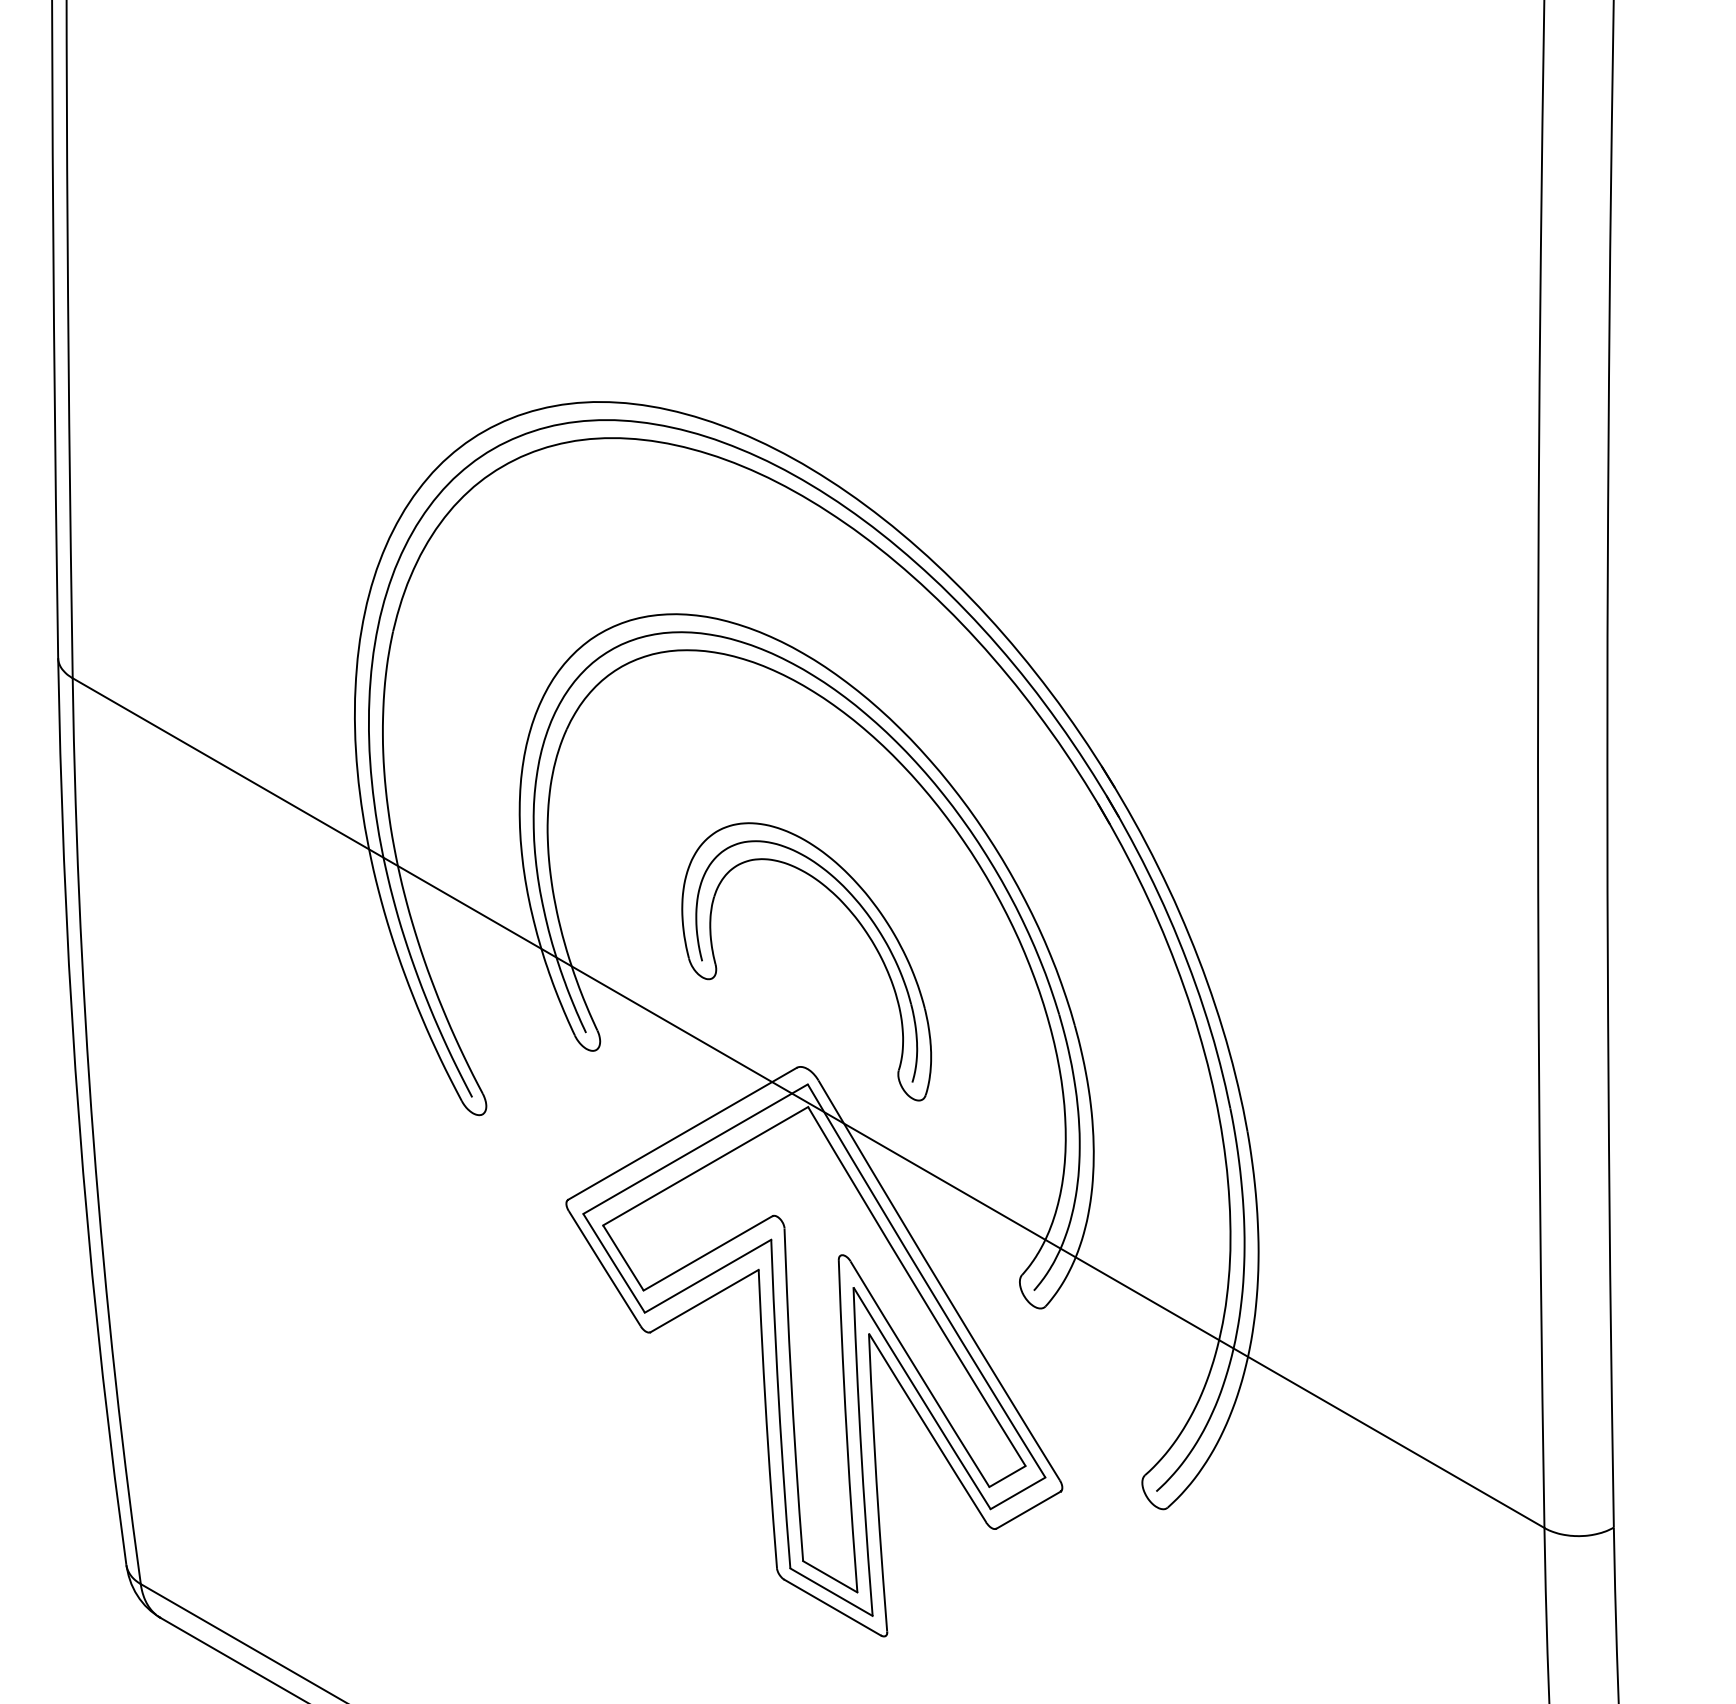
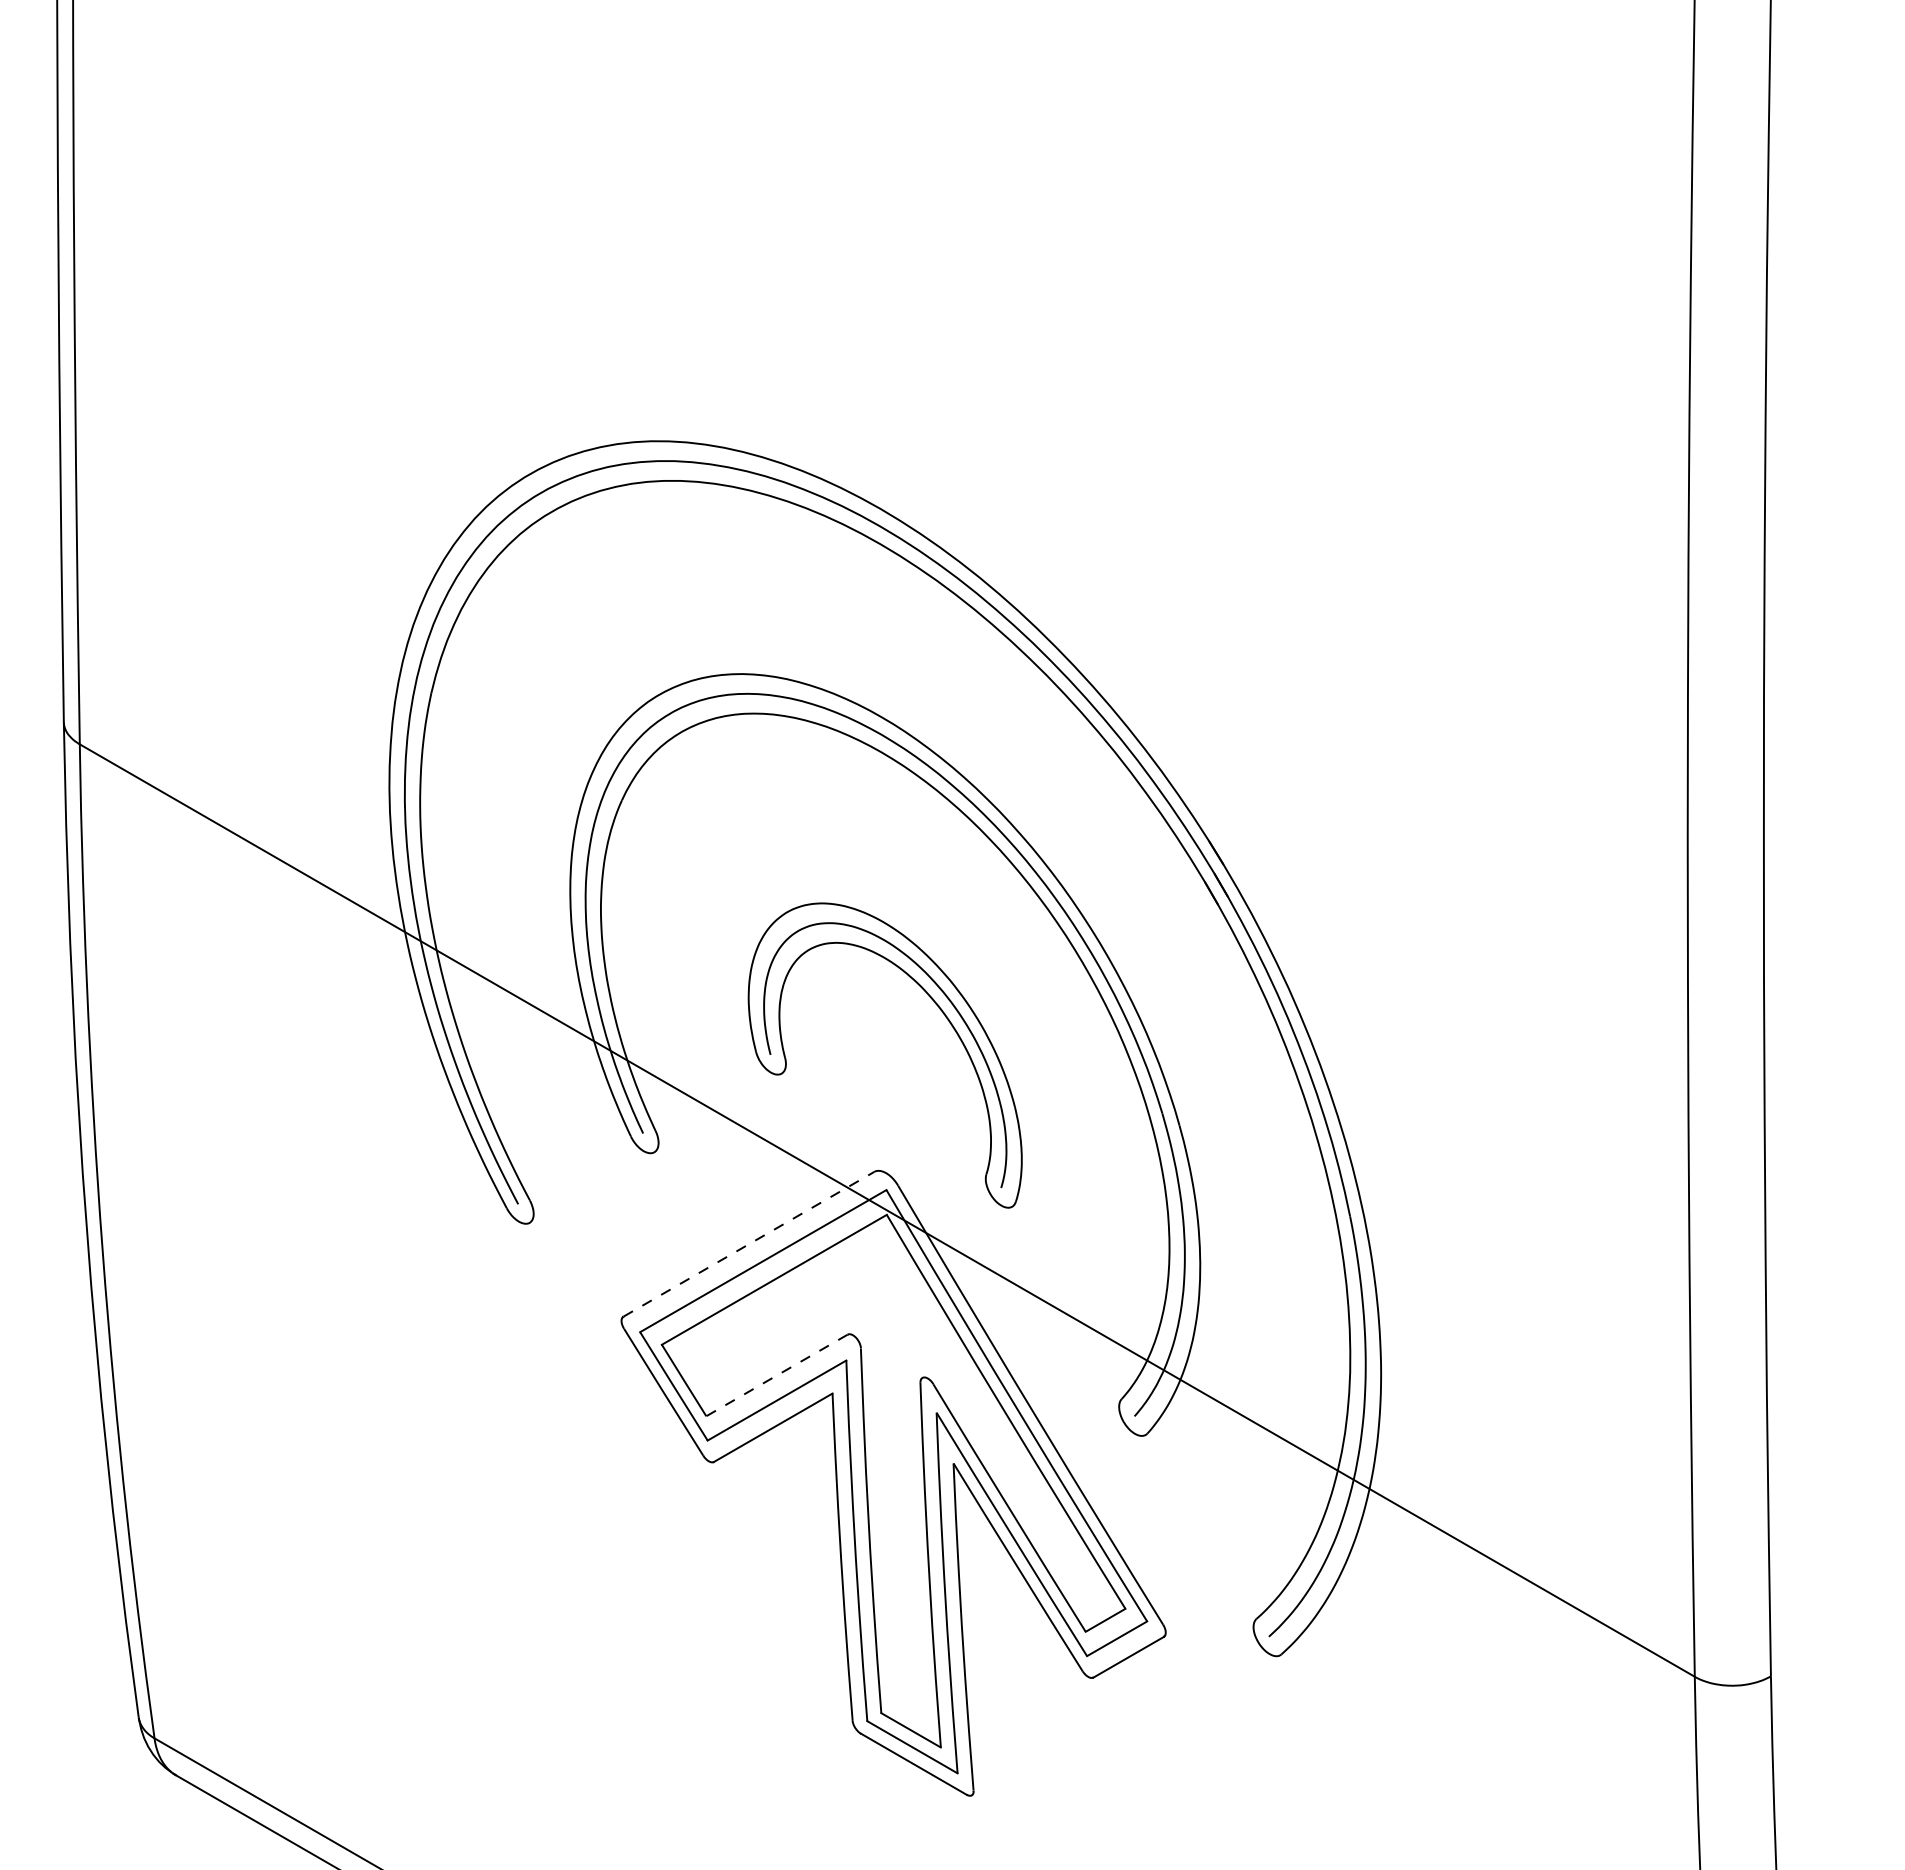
line: (682, 1134) -> (748, 1244), solid -> dashed
line: (707, 1253) -> (776, 1375), solid -> dashed

